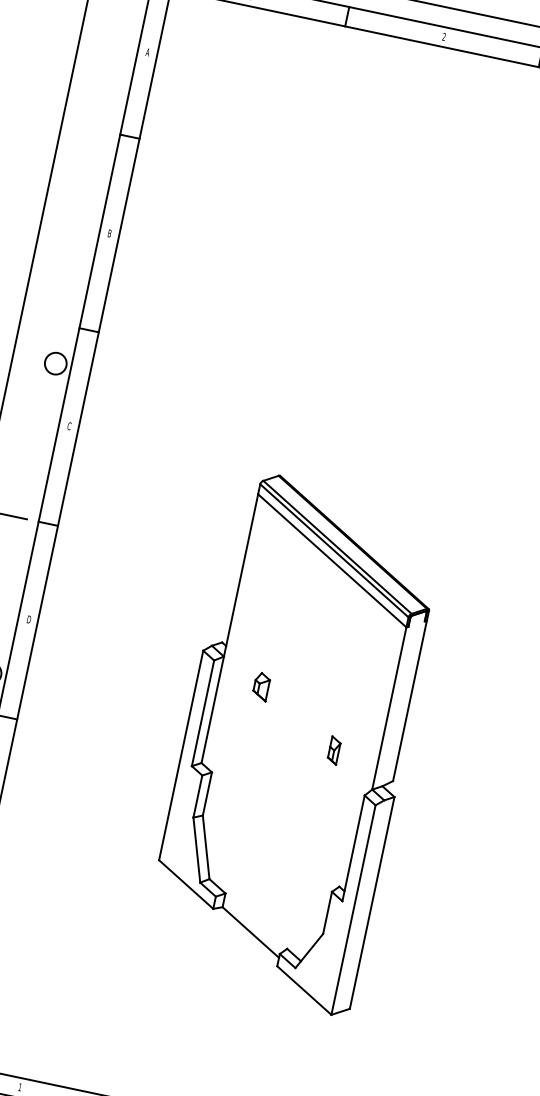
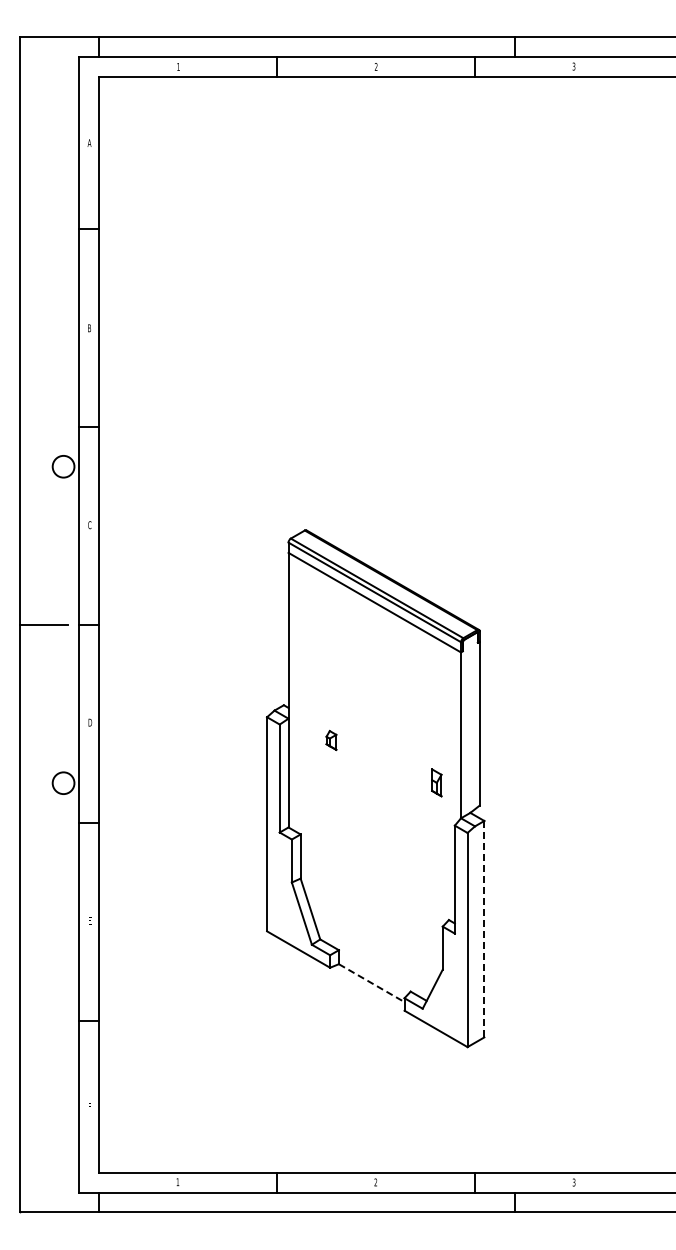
part: (261, 686) -> (331, 740), size x0.7
part: (334, 750) -> (436, 782), moved
line: (372, 903) -> (484, 929), solid -> dashed
line: (250, 932) -> (371, 983), solid -> dashed

